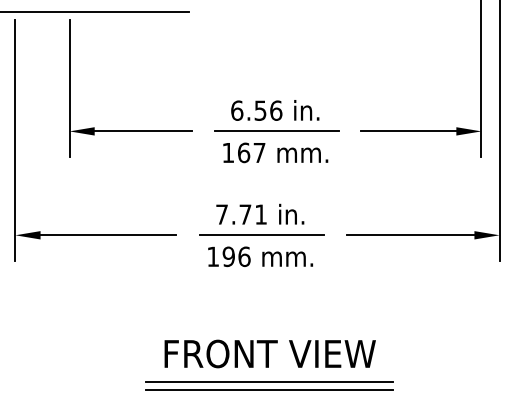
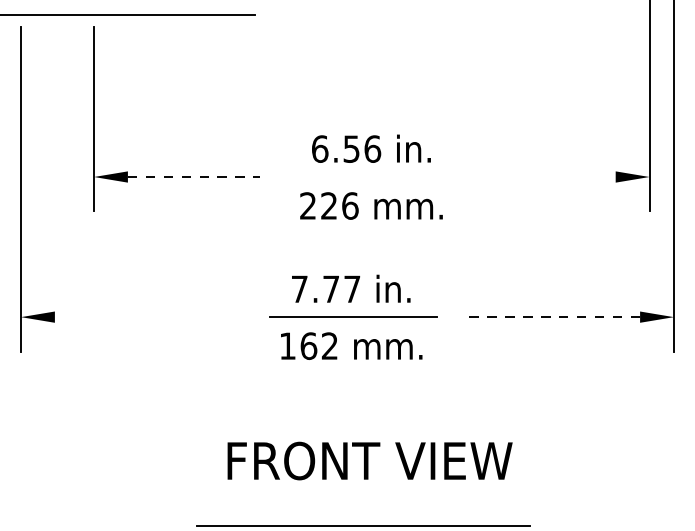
line: (143, 131) -> (193, 177), solid -> dashed
line: (276, 131) -> (373, 177), removed
line: (408, 131) -> (551, 177), removed
text: (243, 152) -> (328, 205), 167 -> 226
text: (260, 214) -> (351, 289), 7.71 -> 7.77
line: (108, 235) -> (146, 317), removed
line: (410, 235) -> (553, 317), solid -> dashed
text: (236, 256) -> (319, 345), 196 -> 162
text: (269, 353) -> (369, 460), moved
line: (268, 382) -> (362, 515), removed

